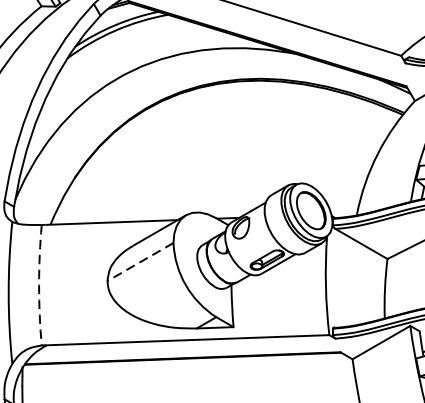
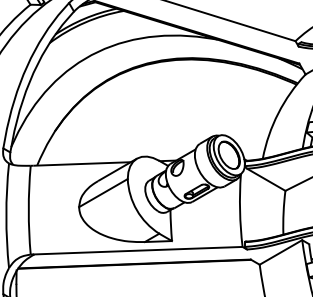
line: (140, 262) -> (103, 193), dashed -> solid
arc: (38, 285) -> (28, 210), dashed -> solid

